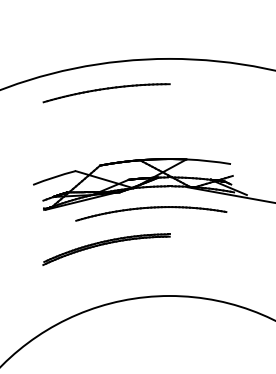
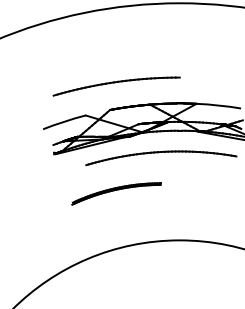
part: (106, 93) -> (116, 86), moved
part: (106, 249) -> (116, 193), size x0.7

